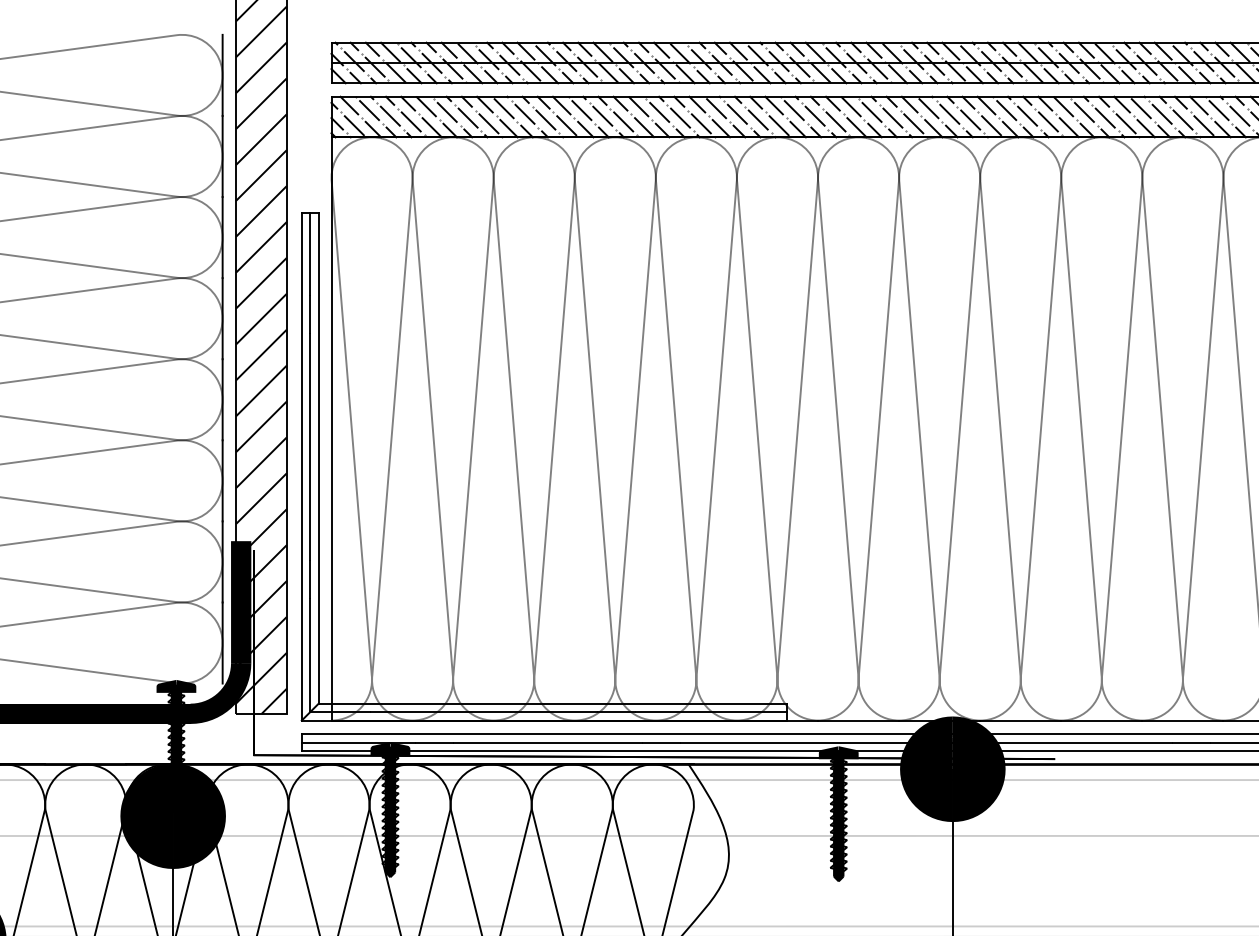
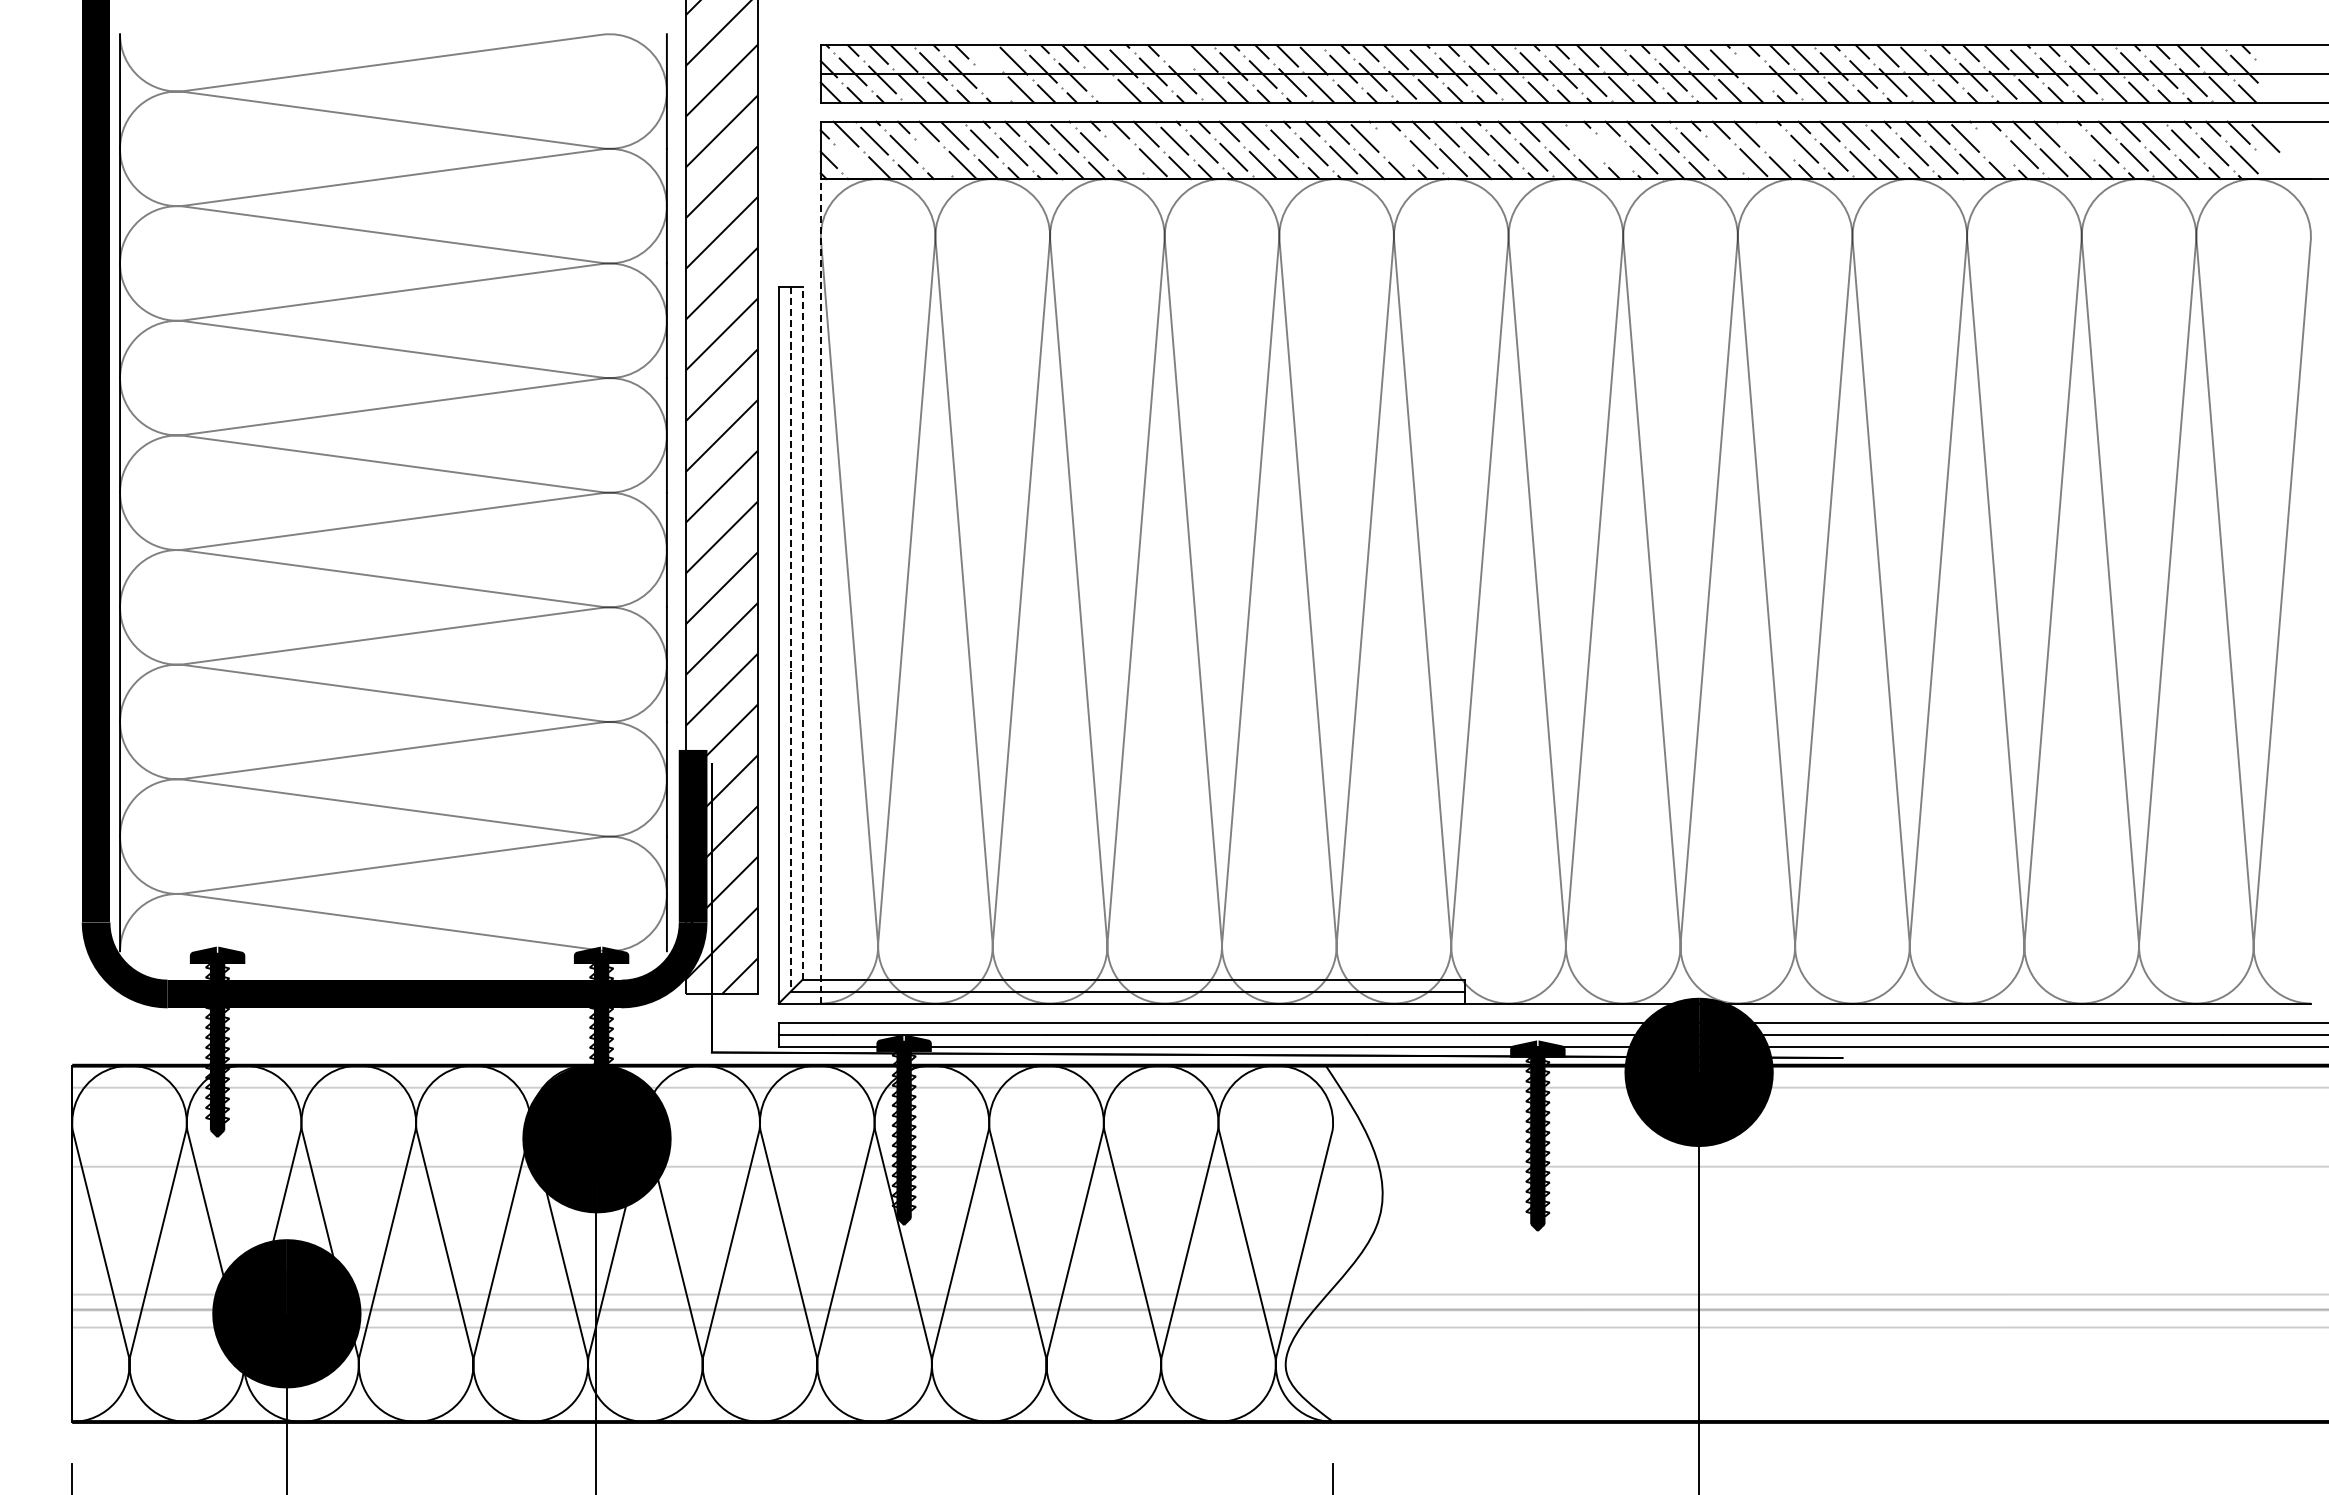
line: (448, 49) -> (986, 55), removed
line: (584, 49) -> (1178, 54), removed
line: (991, 61) -> (1753, 71), removed
line: (452, 69) -> (992, 82), removed
line: (530, 70) -> (1102, 84), removed
line: (1006, 110) -> (1774, 140), removed
line: (1219, 110) -> (2075, 140), removed
line: (871, 112) -> (1584, 143), removed
line: (737, 114) -> (1394, 146), removed
line: (1161, 114) -> (1994, 146), removed
line: (892, 117) -> (1614, 151), removed
line: (545, 119) -> (1123, 154), removed
line: (970, 119) -> (1723, 154), removed
line: (411, 121) -> (933, 156), removed
line: (353, 125) -> (852, 162), removed
line: (331, 428) -> (820, 590), solid -> dashed
line: (318, 458) -> (802, 633), solid -> dashed
line: (310, 463) -> (790, 639), solid -> dashed

